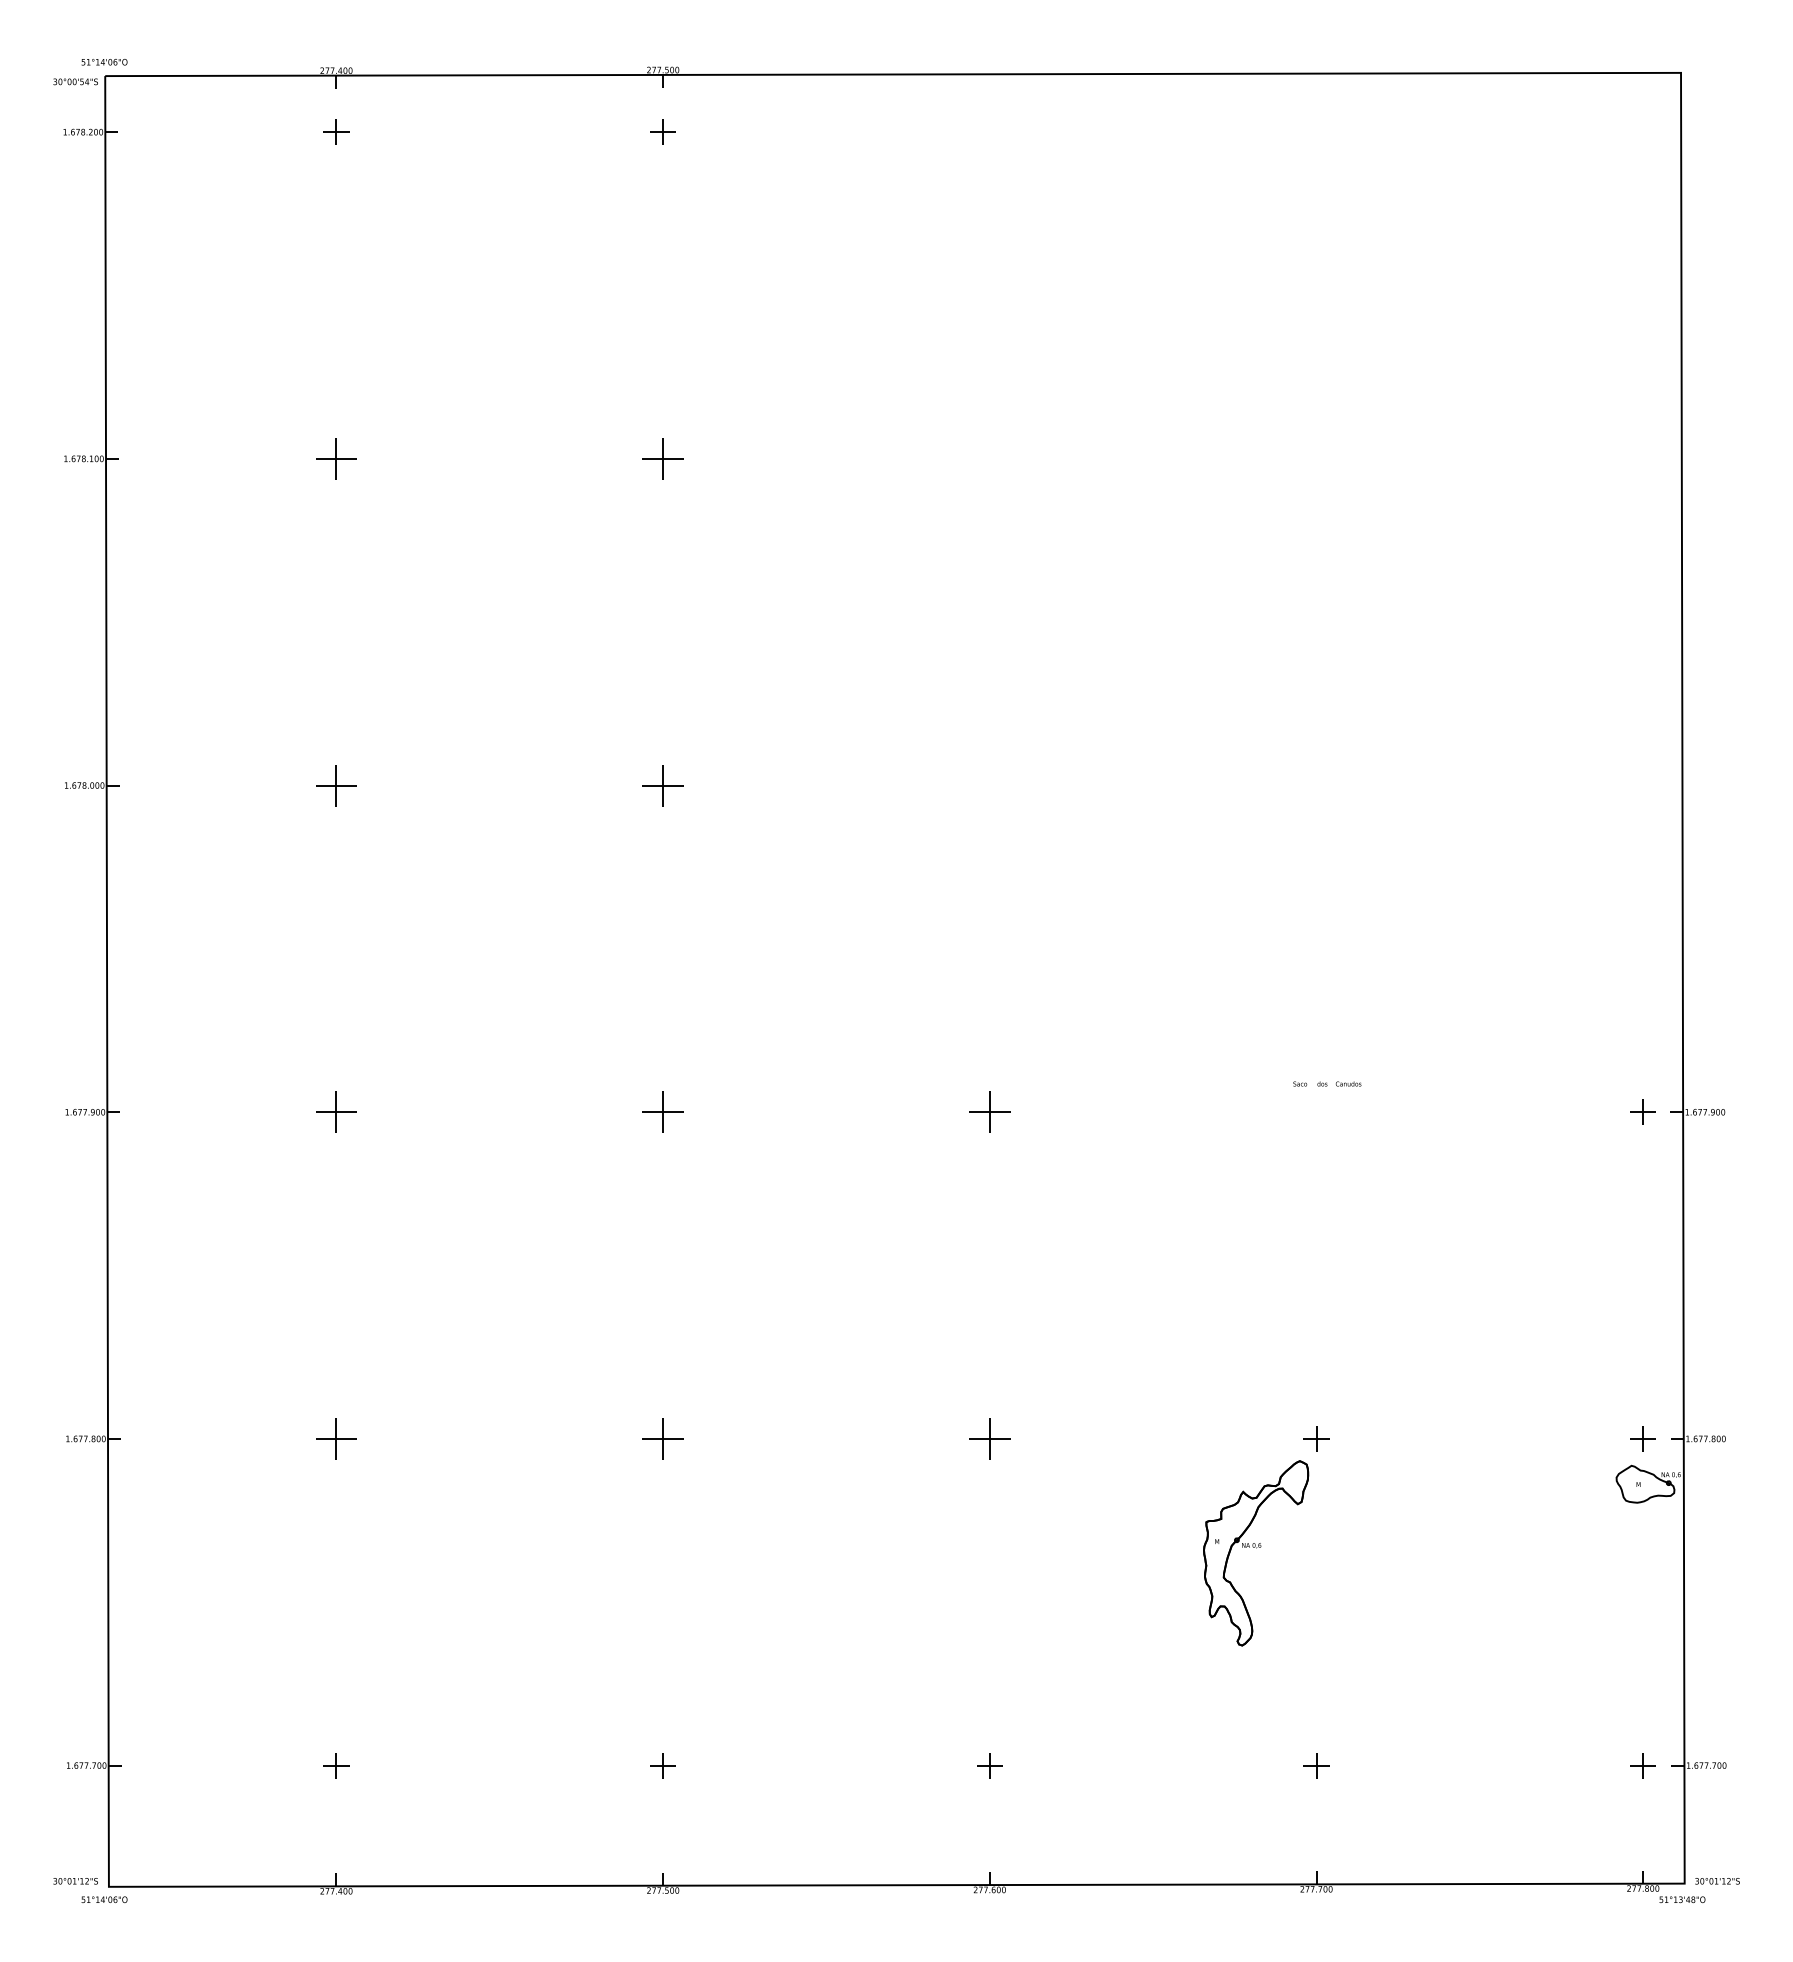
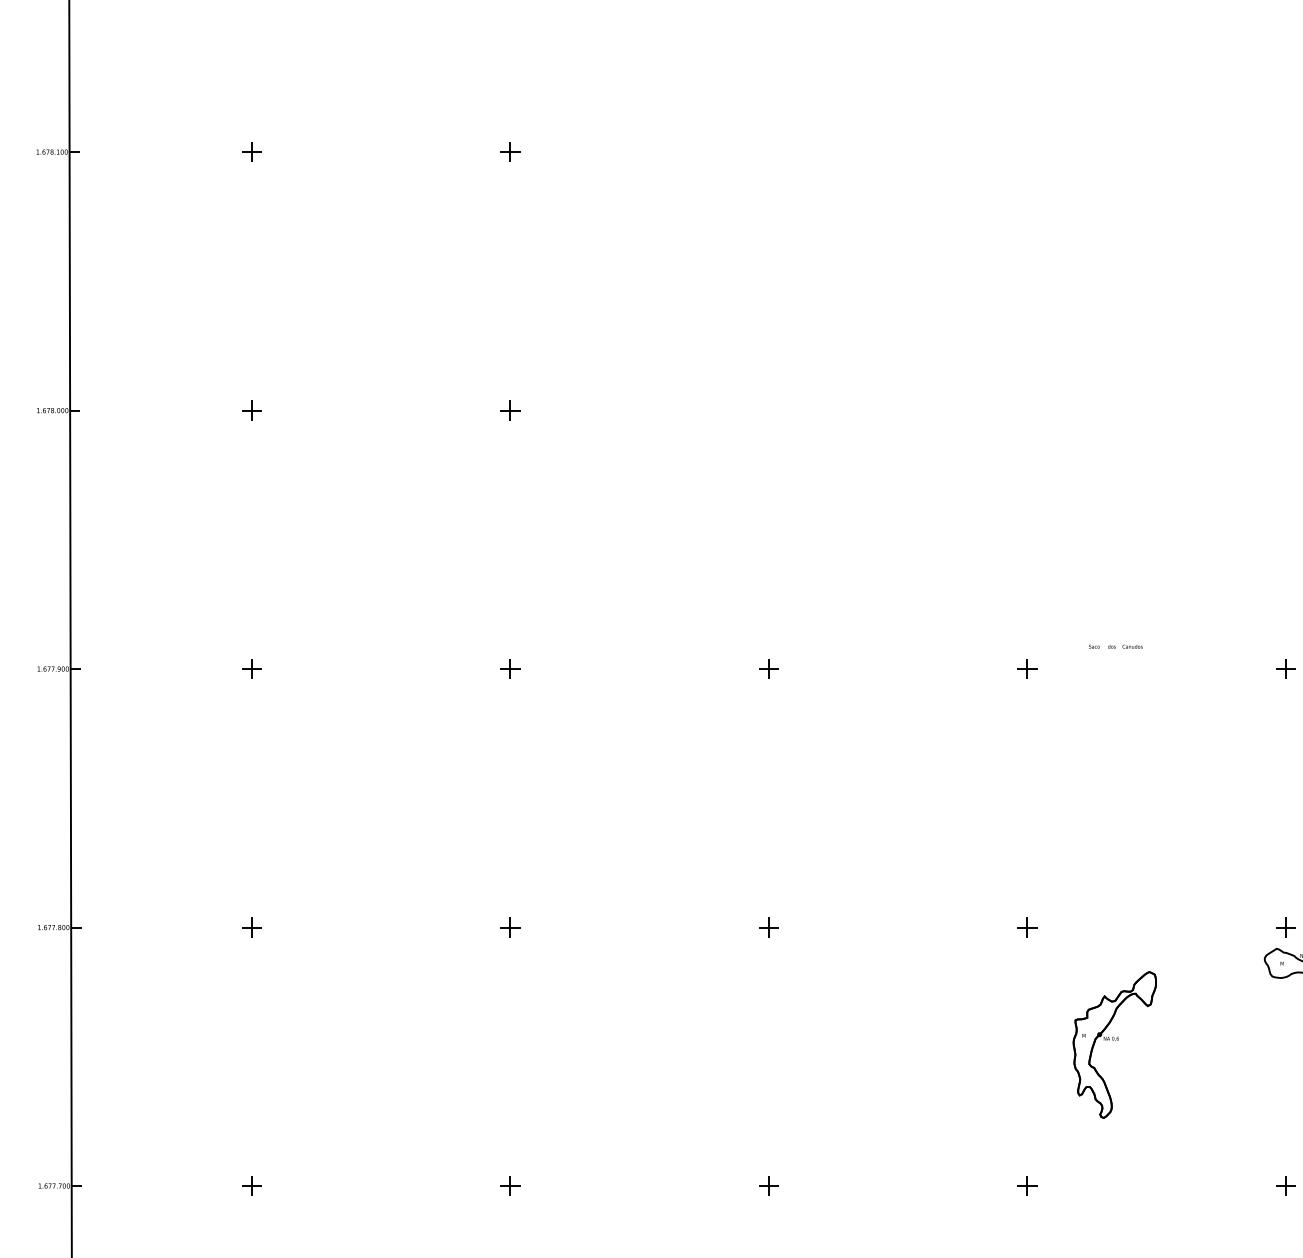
part: (336, 458) -> (251, 151), size x0.62
part: (662, 458) -> (509, 151), size x0.62
part: (336, 785) -> (251, 410), size x0.62
part: (662, 785) -> (509, 410), size x0.62
text: (1327, 1083) -> (1115, 646), moved
part: (336, 1111) -> (251, 668), size x0.62
part: (662, 1111) -> (509, 668), size x0.62
part: (989, 1111) -> (768, 668), size x0.62
part: (1316, 1111) -> (1027, 668), added
part: (336, 1438) -> (251, 927), size x0.62
part: (662, 1438) -> (509, 927), size x0.62
part: (989, 1438) -> (768, 927), size x0.62
part: (1256, 1553) -> (1115, 1045), moved

